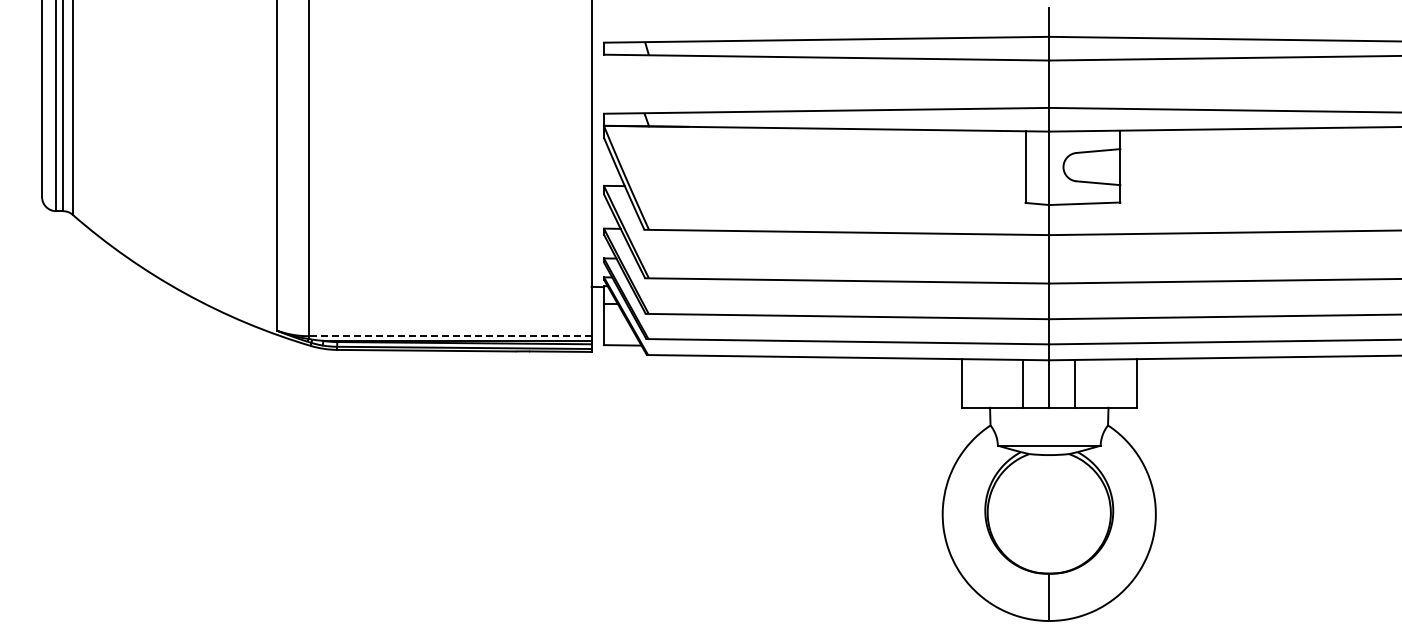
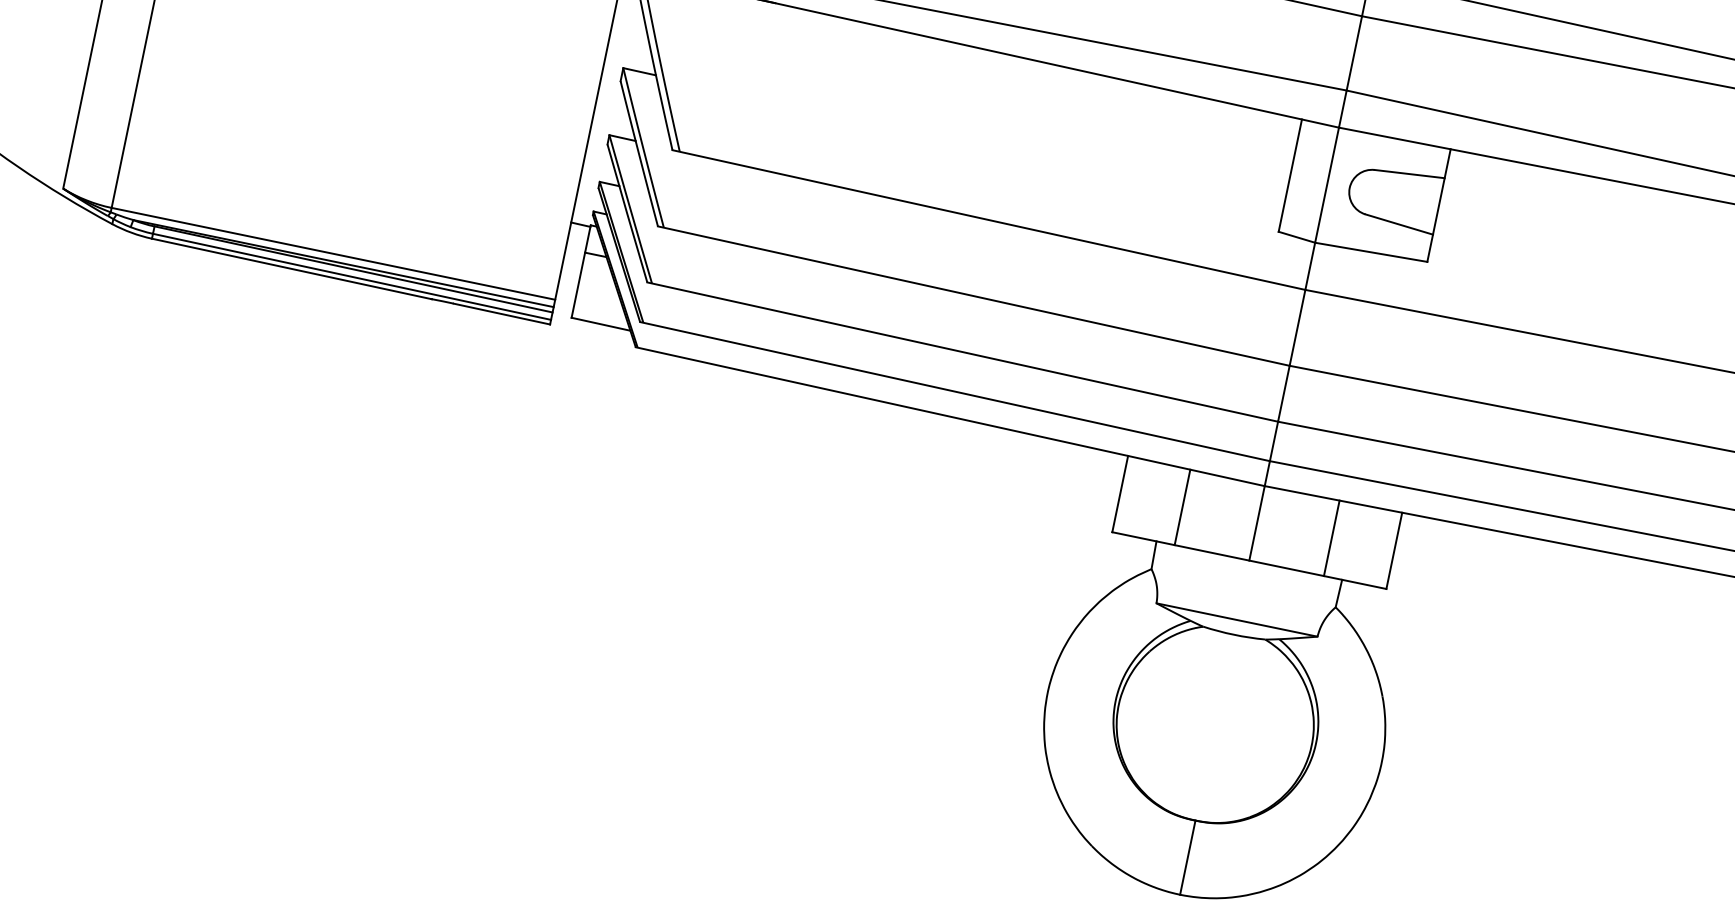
line: (449, 336) -> (332, 254), dashed -> solid
line: (1022, 383) -> (1182, 506), moved
line: (1074, 383) -> (1331, 537), moved

